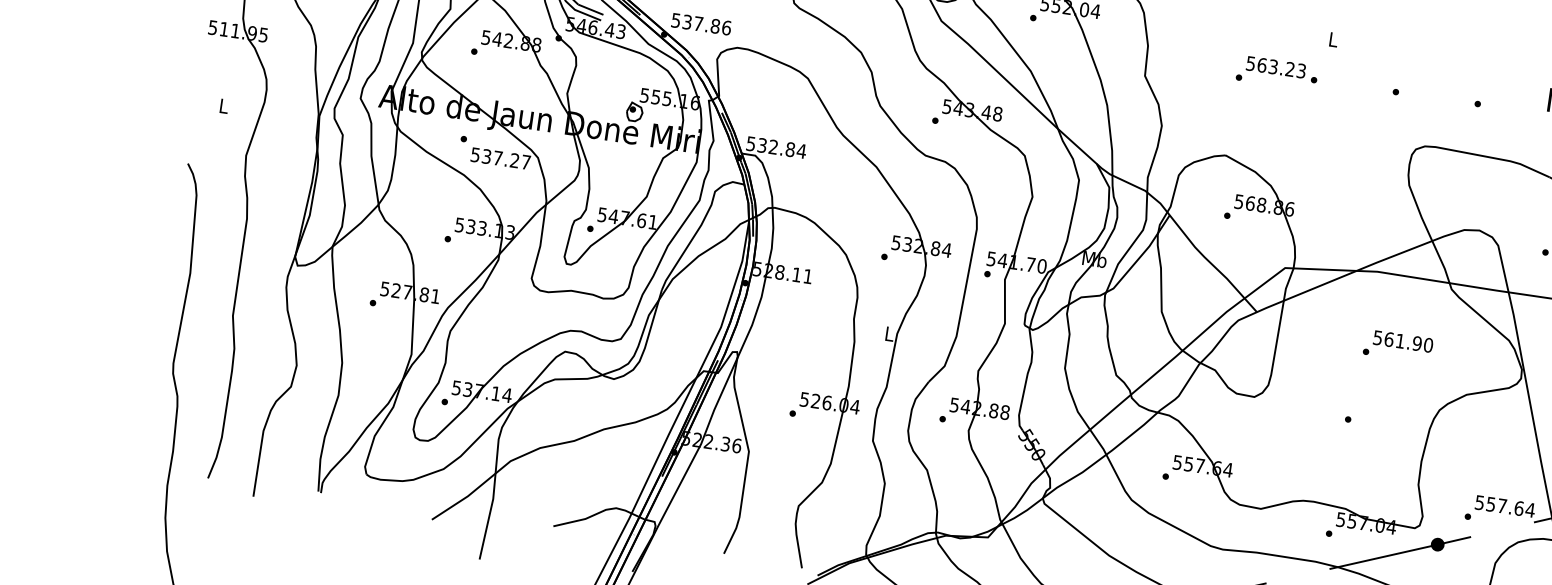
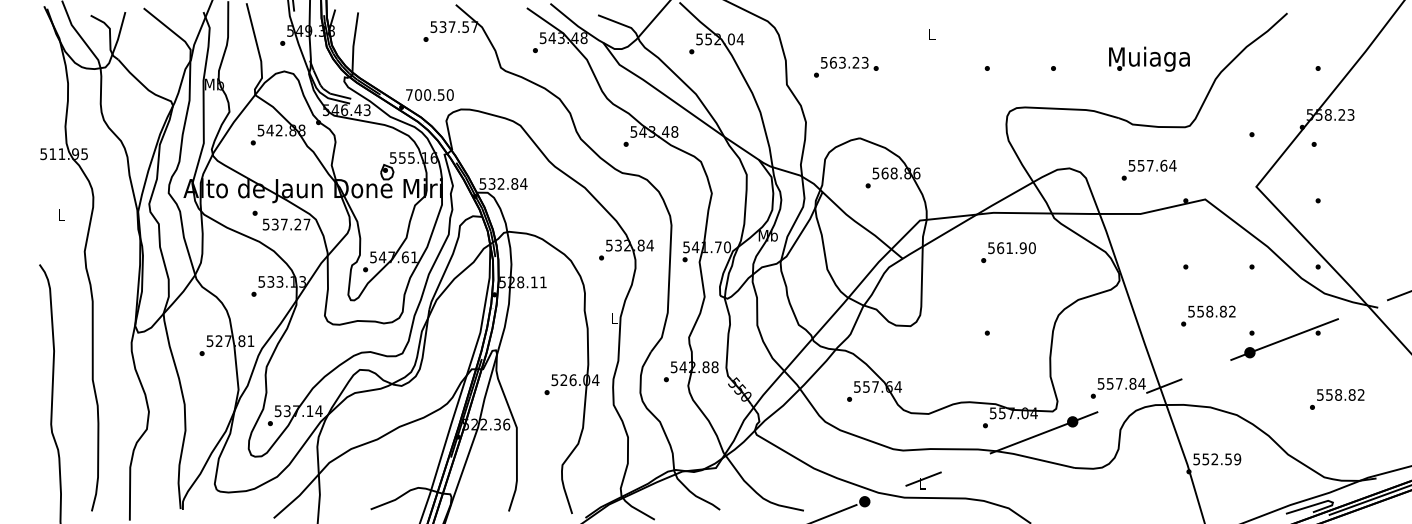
text: (701, 23) -> (429, 94), 537.86 -> 700.50
text: (1277, 72) -> (846, 66), moved
text: (1398, 346) -> (1008, 252), moved
text: (1518, 507) -> (1132, 383), 557.64 -> 557.84

